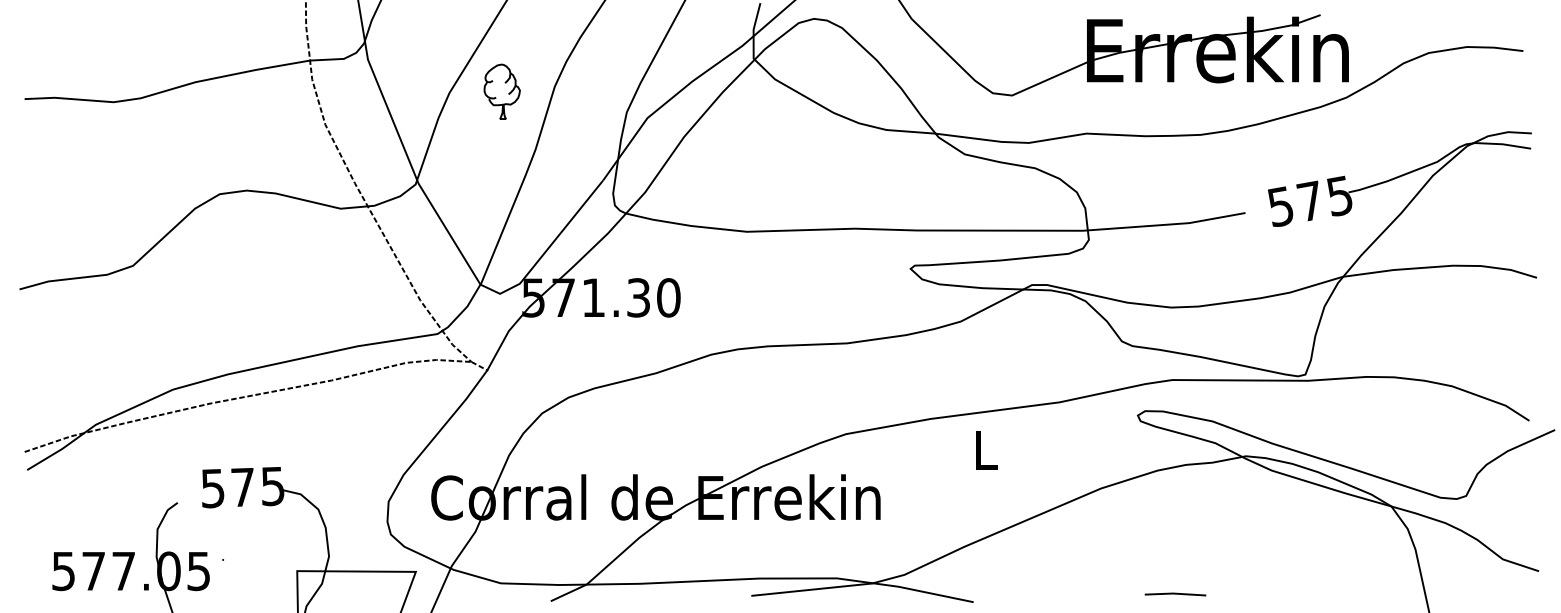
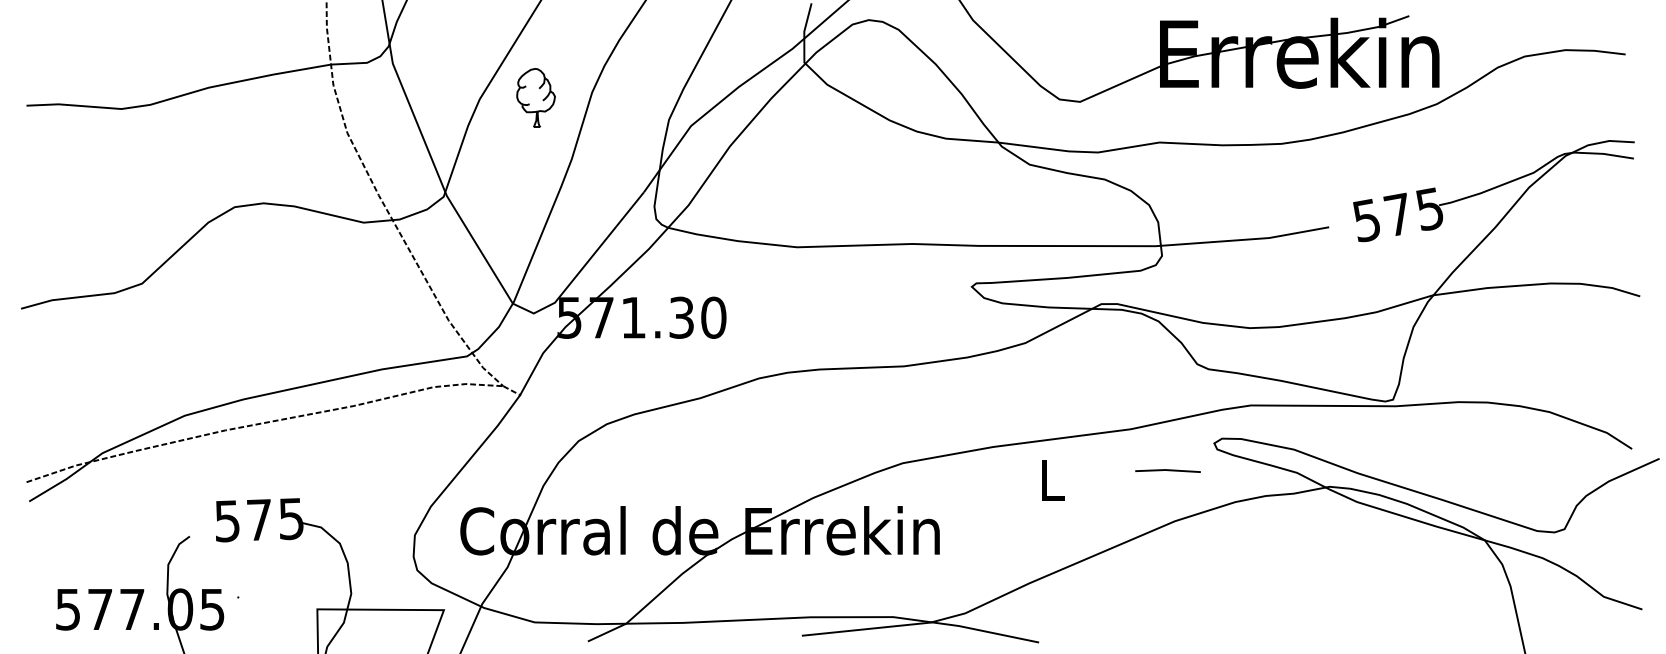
line: (1175, 594) -> (1168, 471), moved

